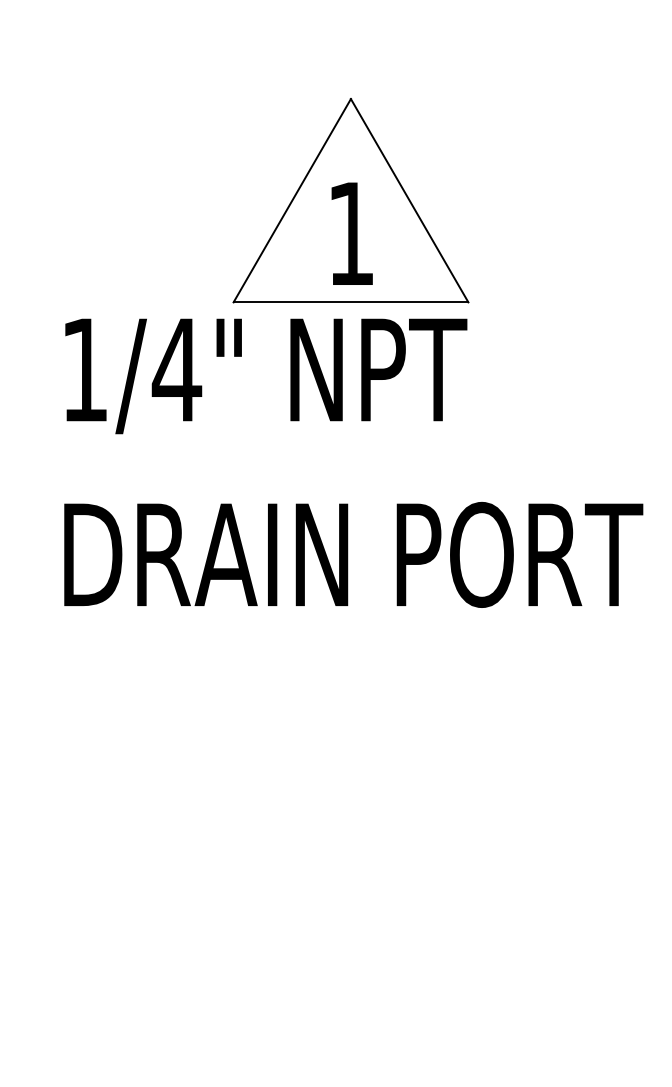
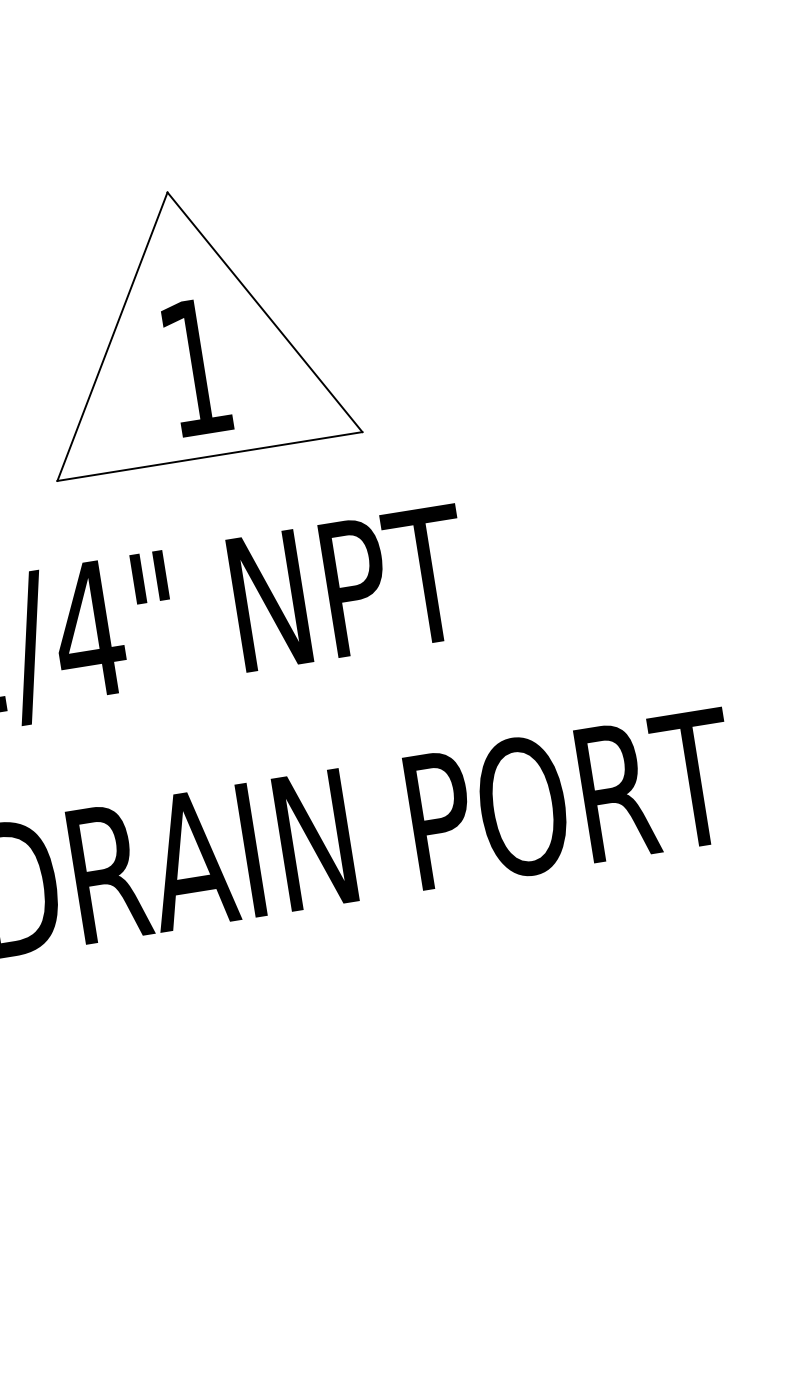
part: (350, 200) -> (188, 324), moved

